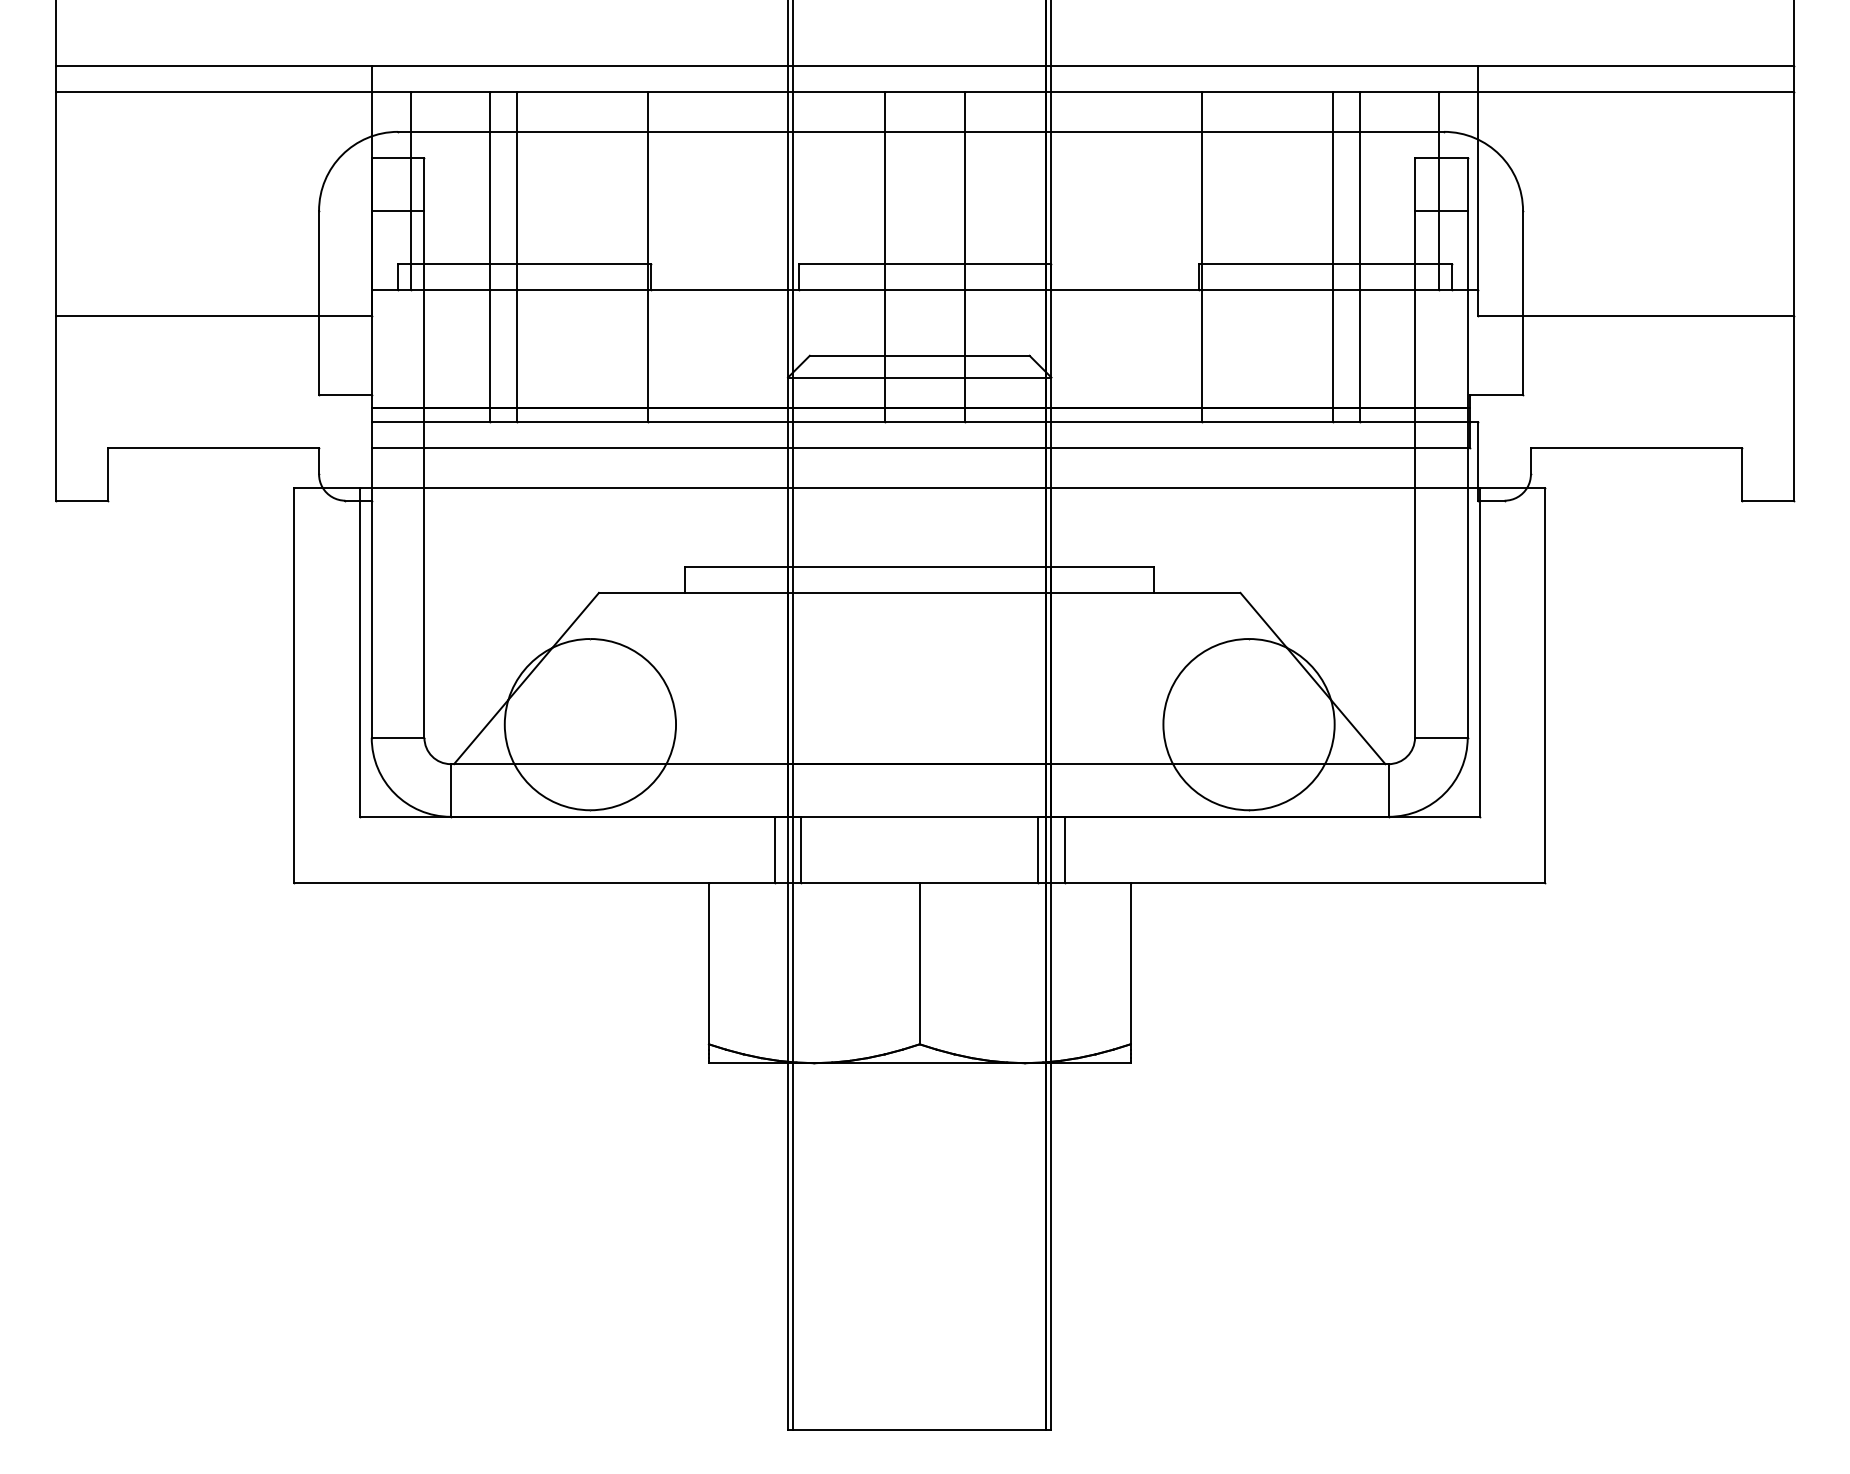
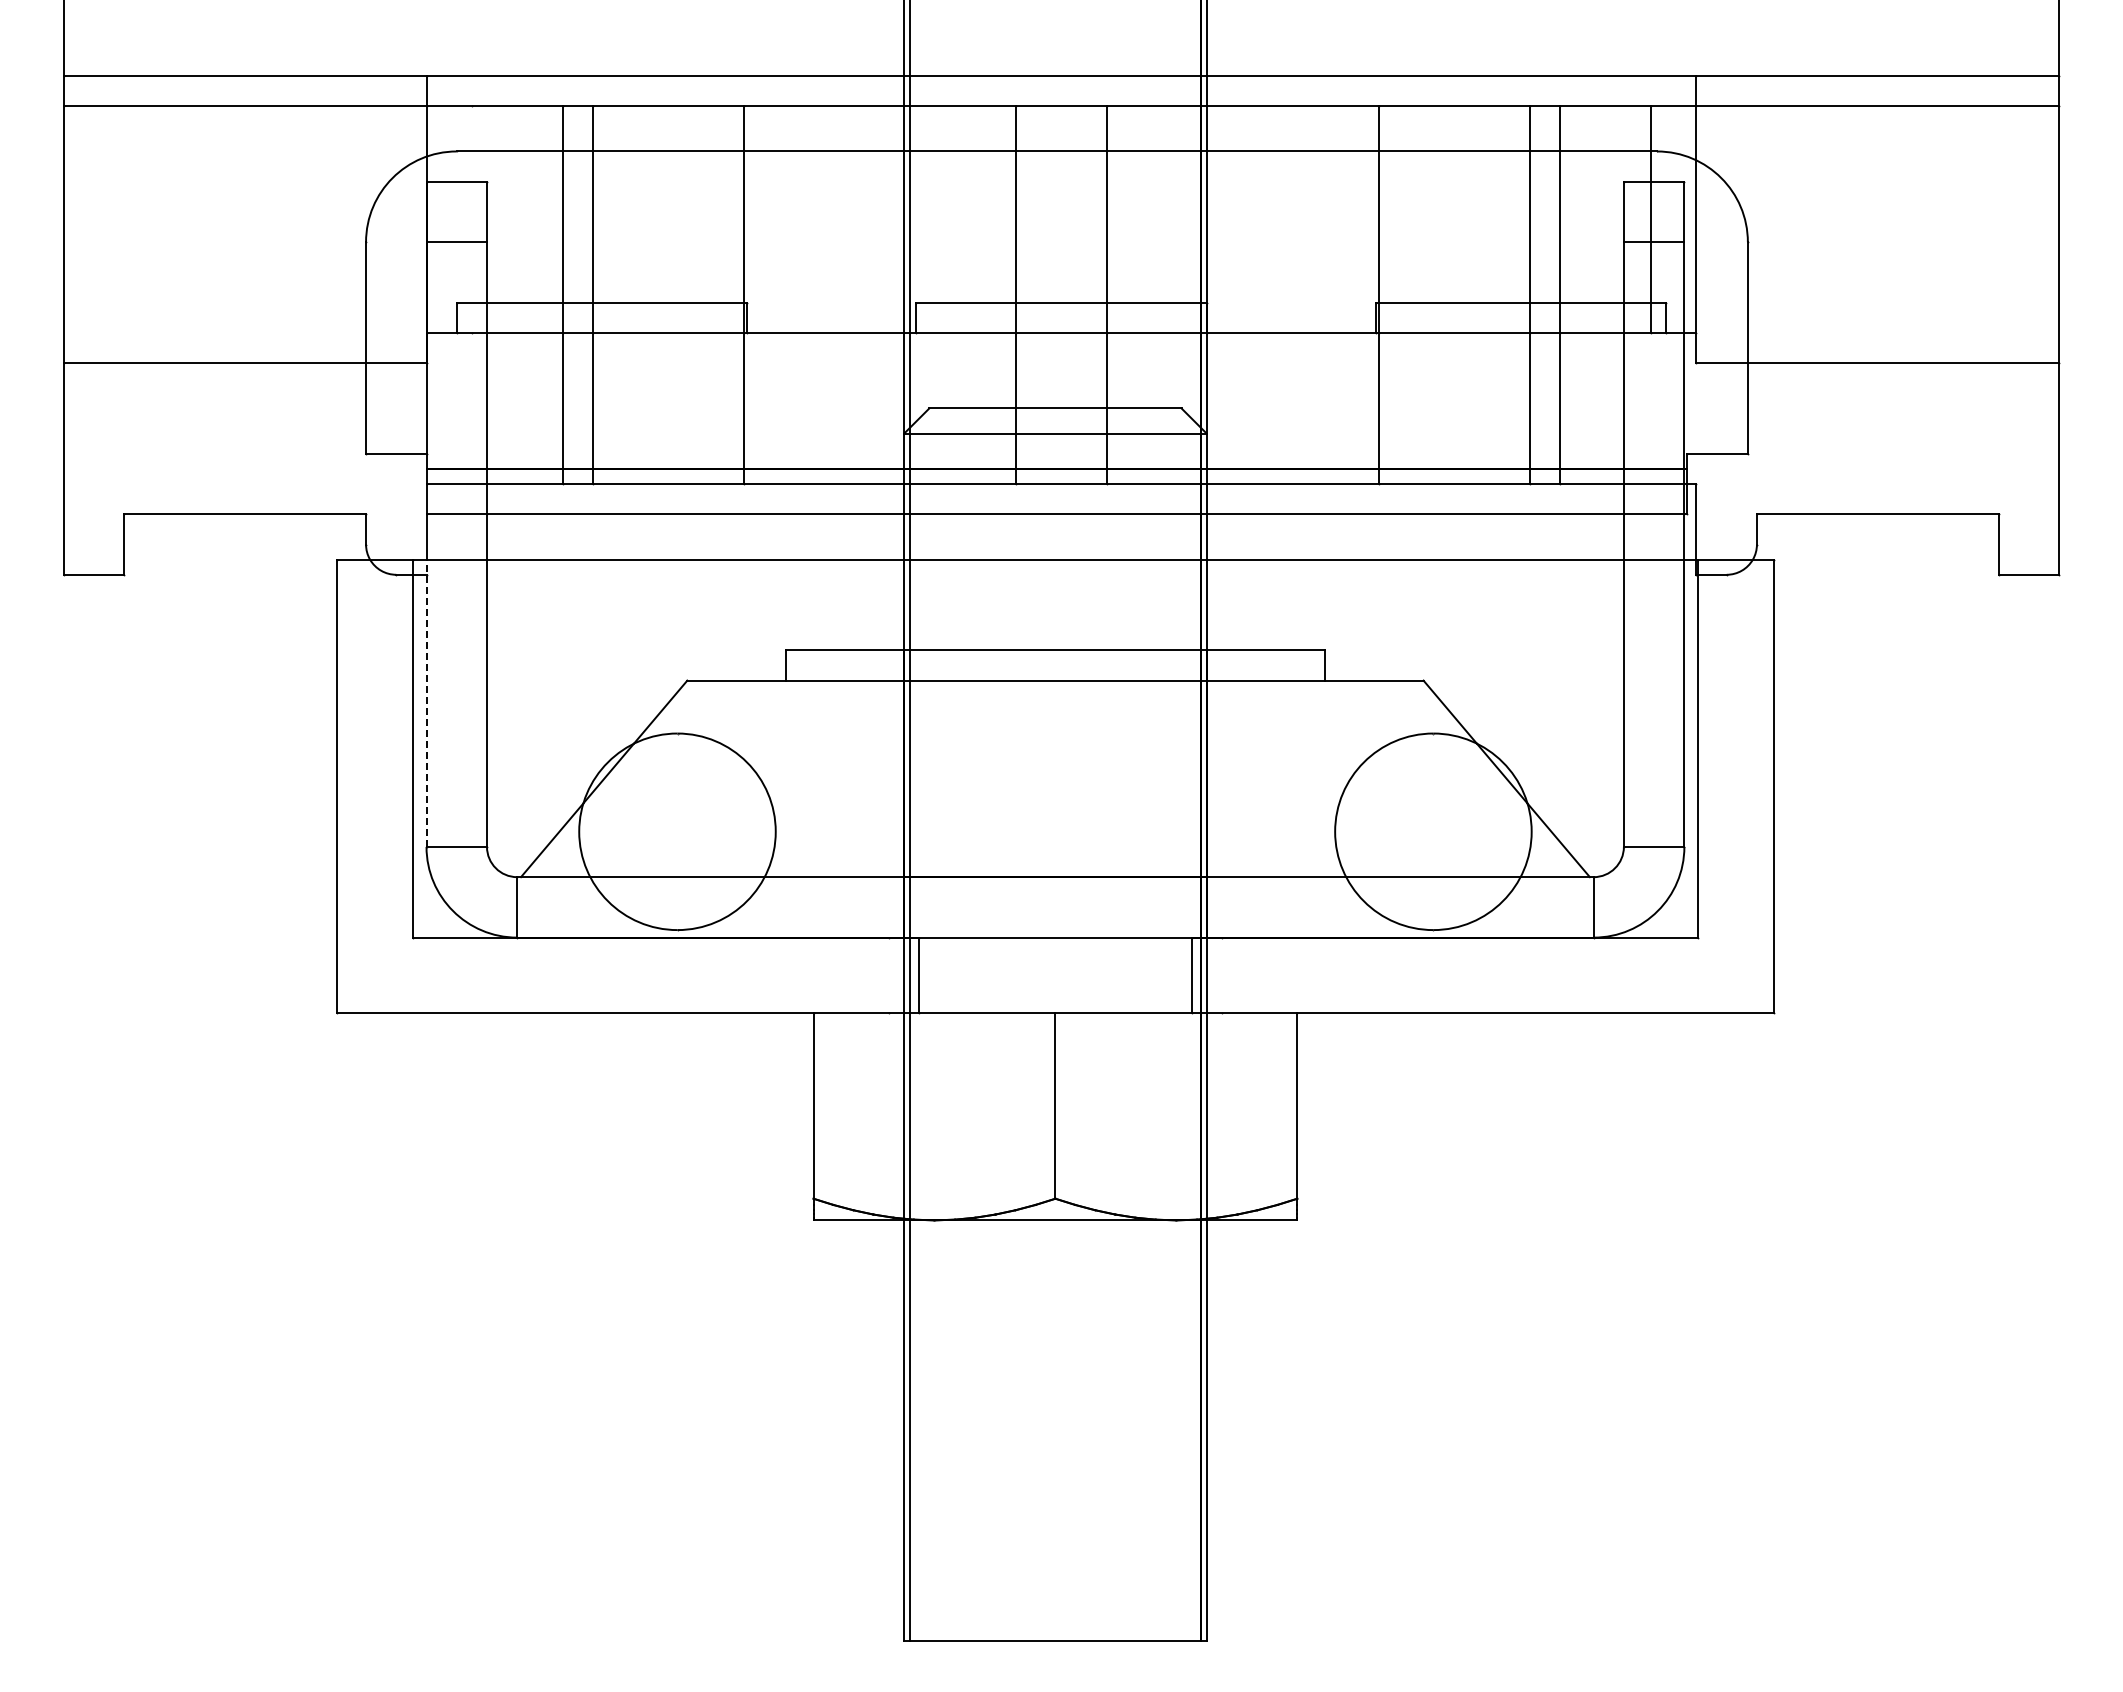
line: (410, 191) -> (471, 219), removed
line: (371, 612) -> (426, 703), solid -> dashed
line: (775, 849) -> (889, 975), removed
line: (1064, 849) -> (1221, 975), removed

